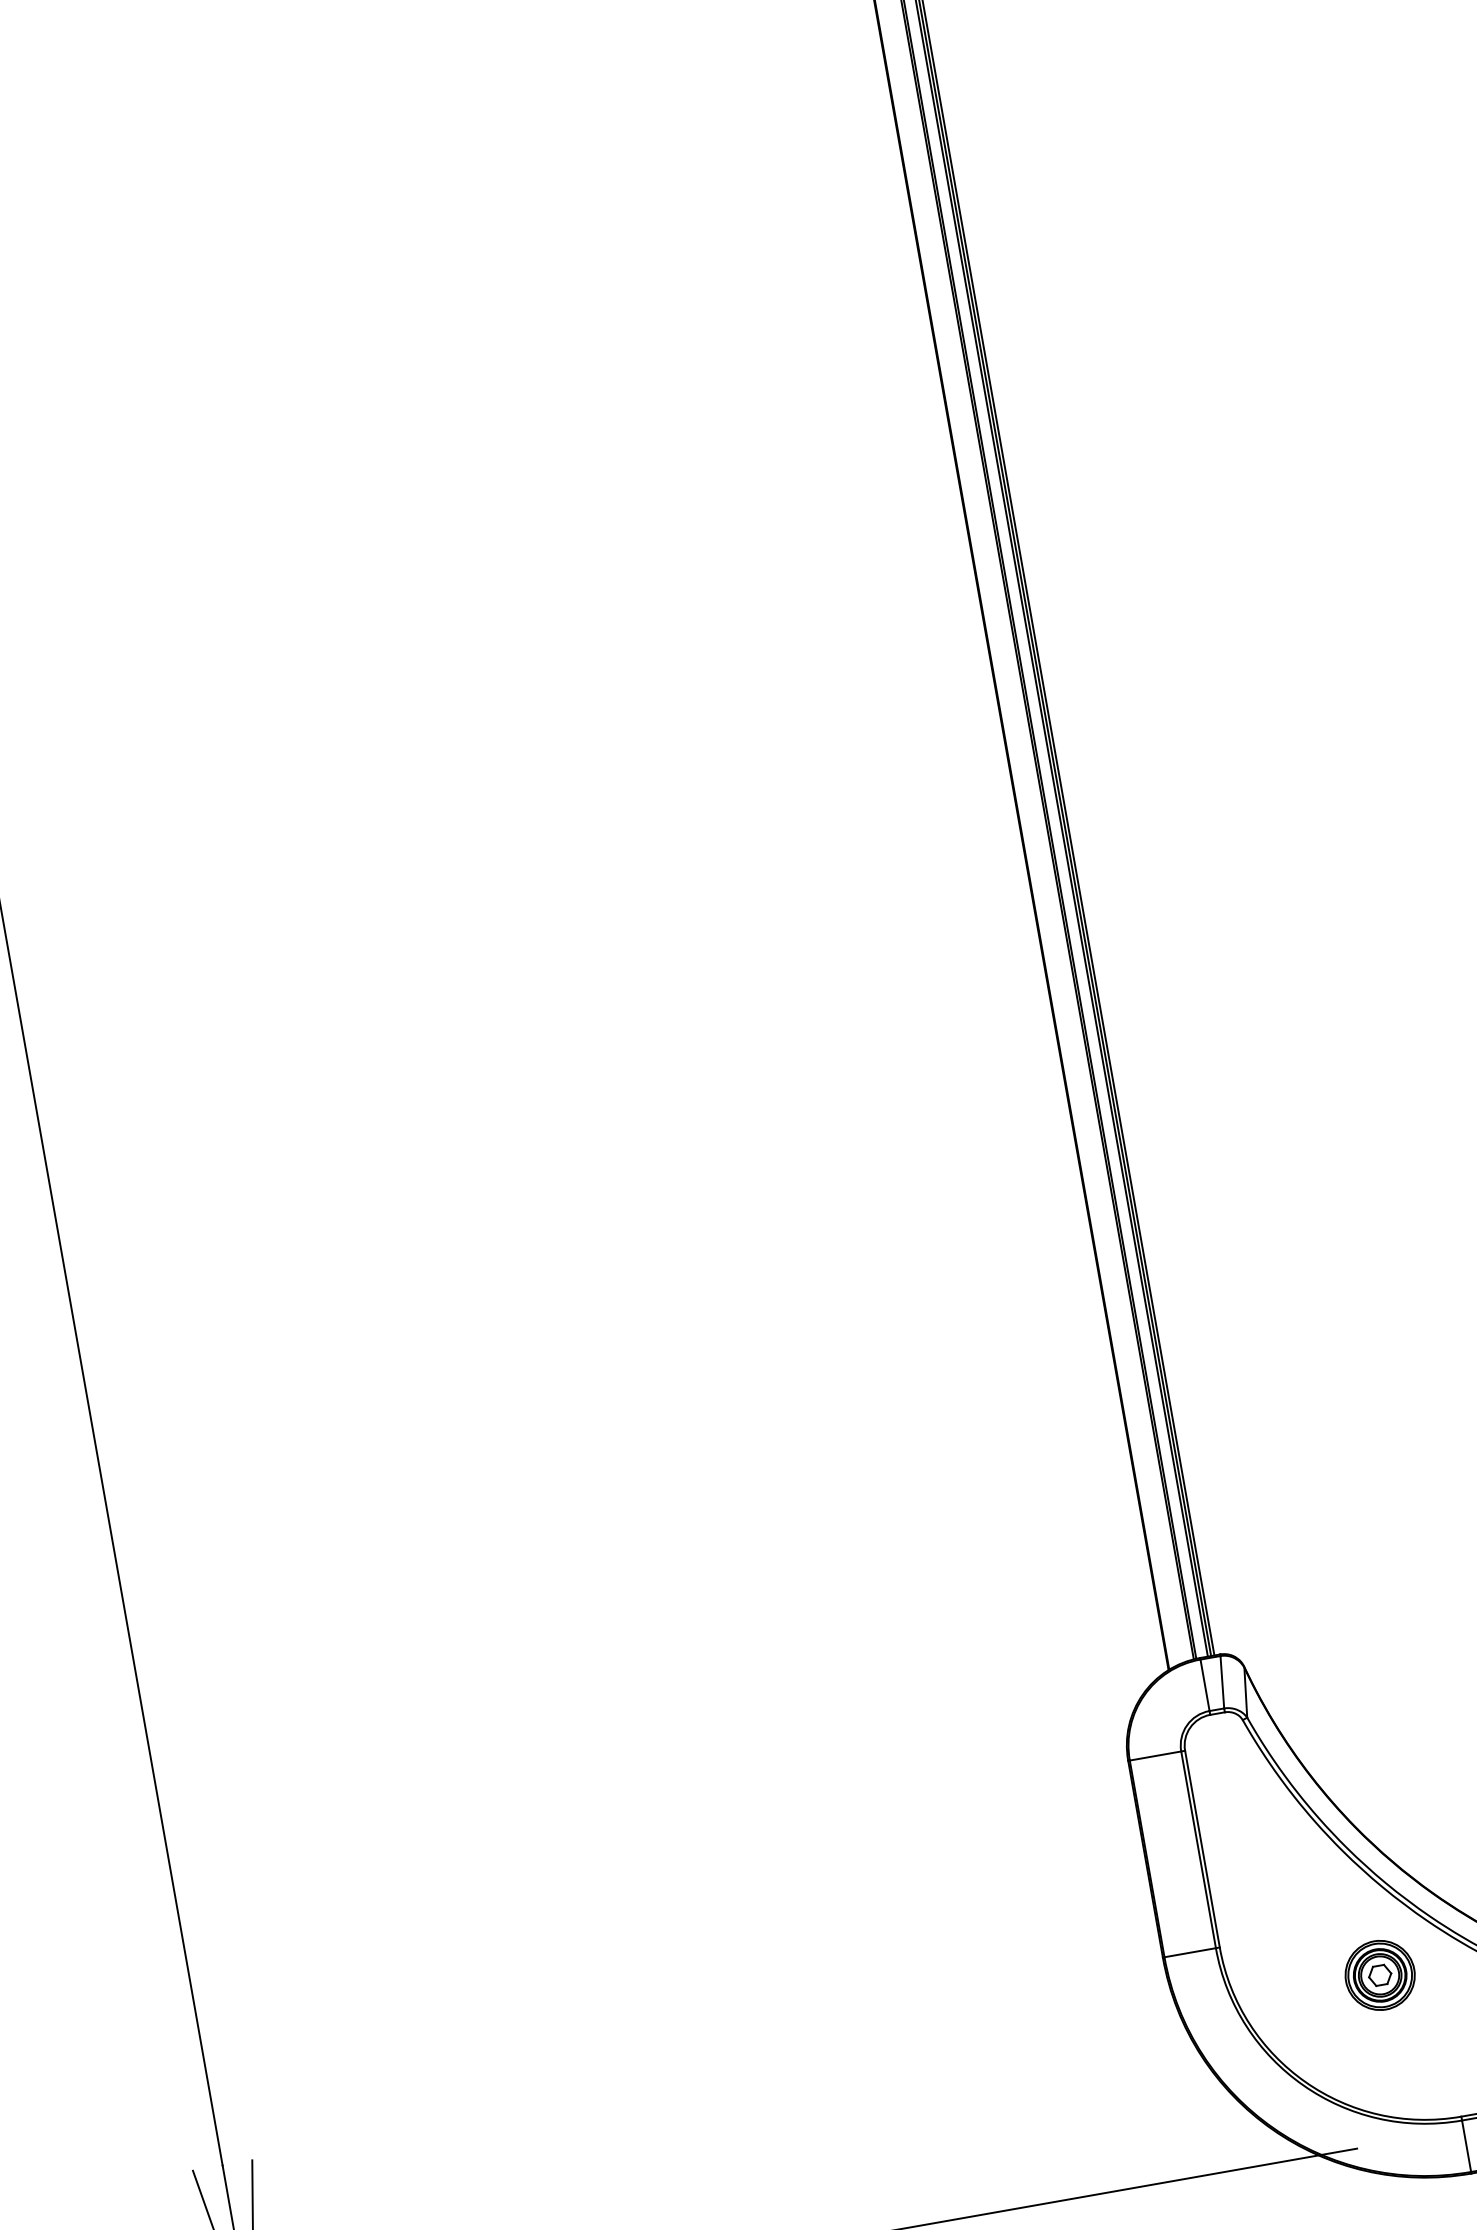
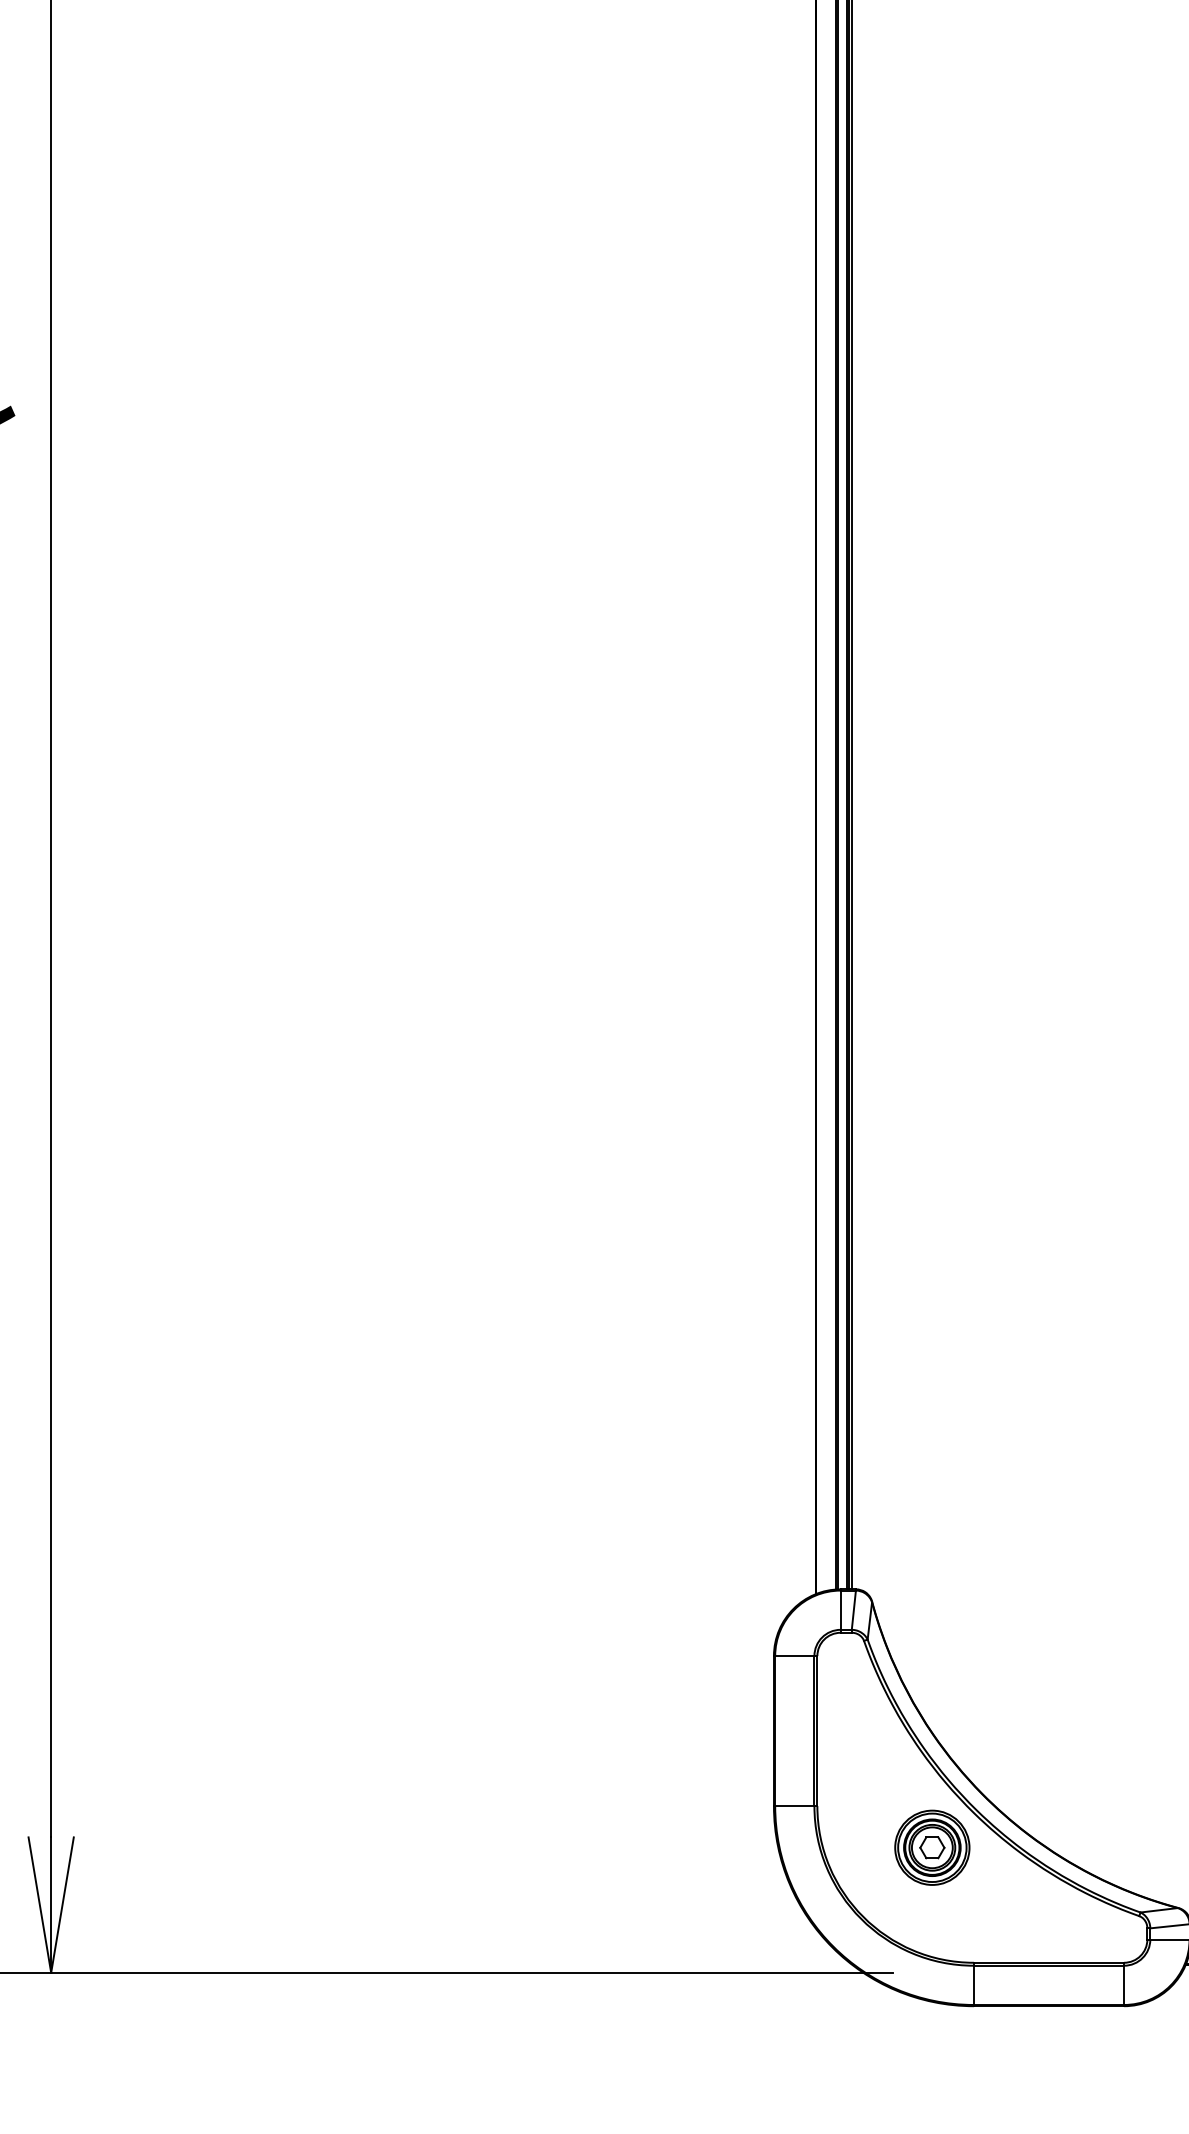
part: (1380, 1975) -> (932, 1847), size x1.43

